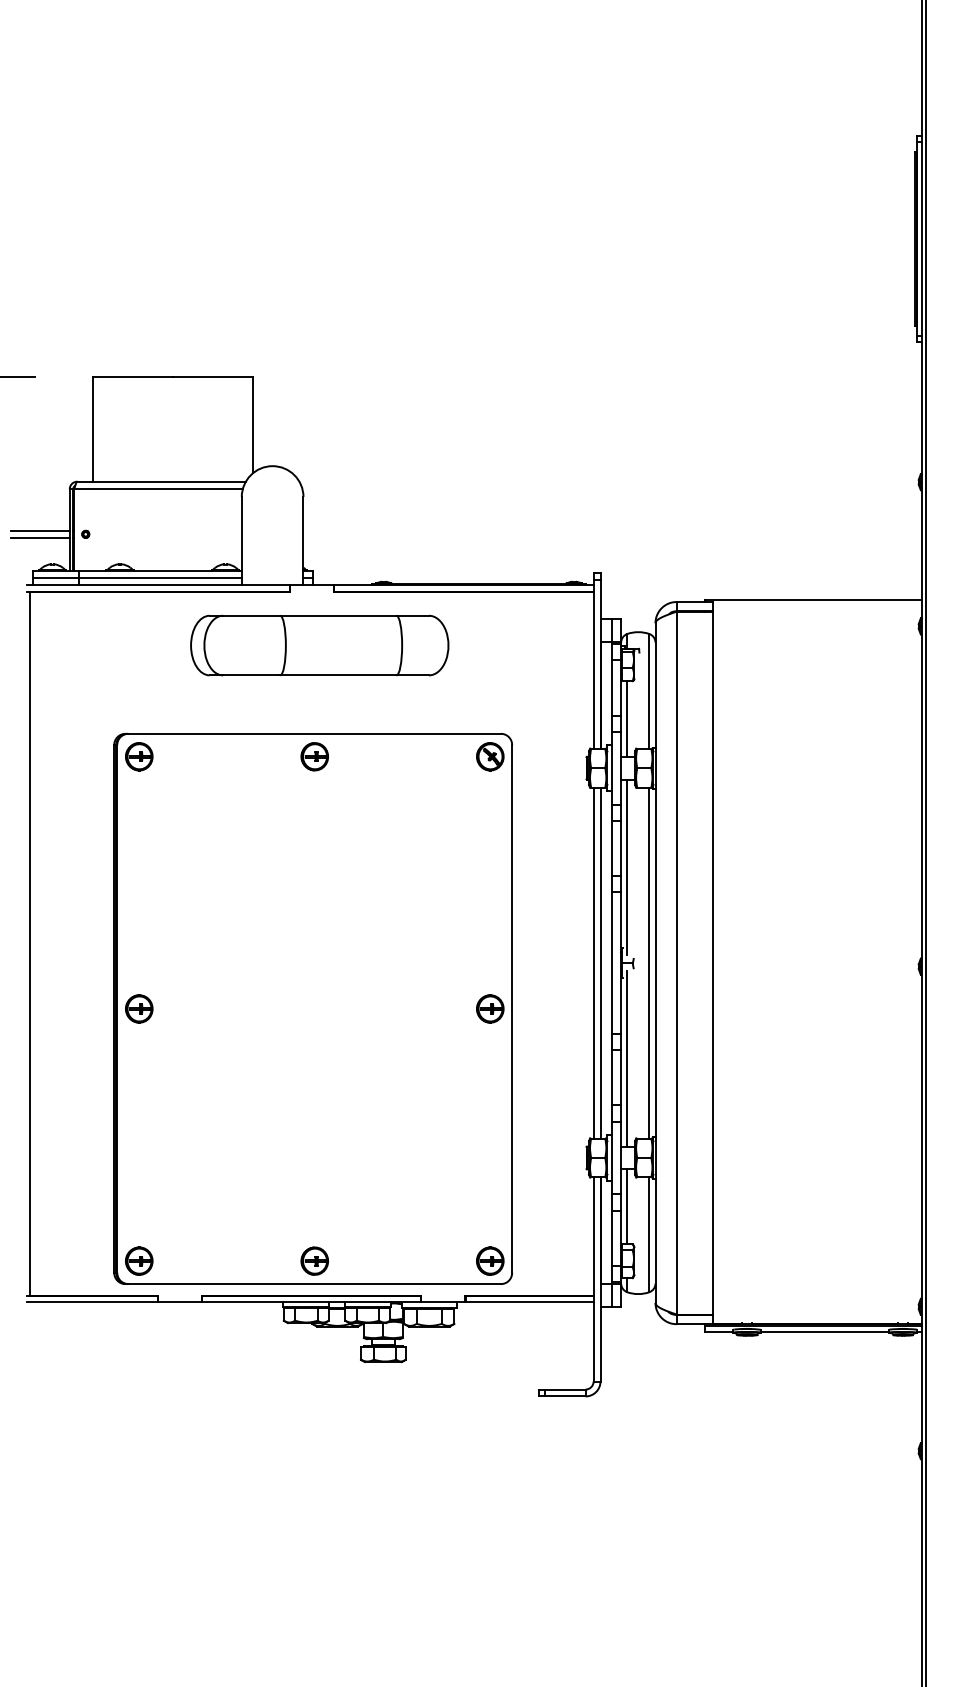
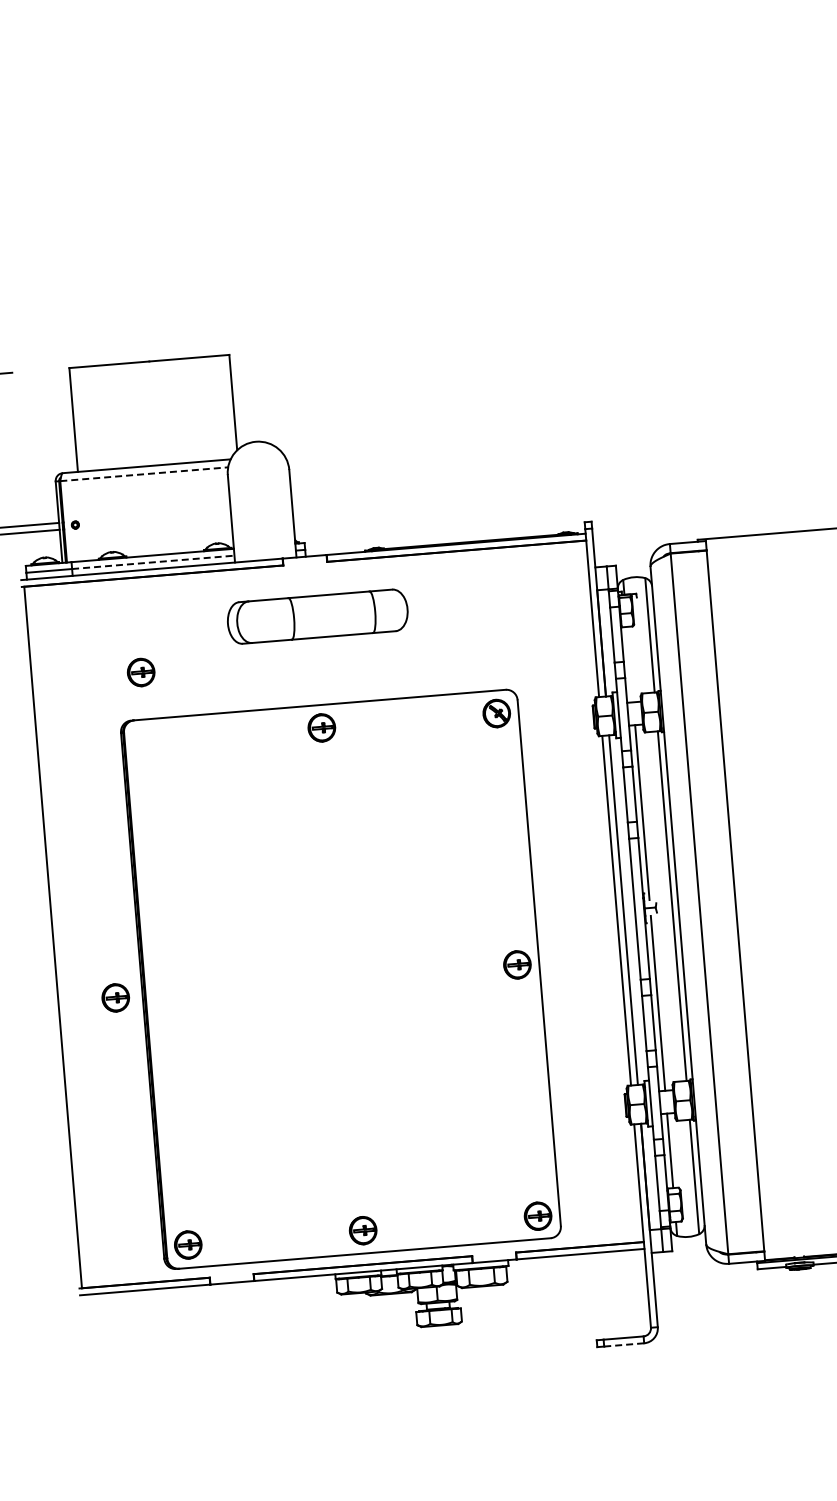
line: (159, 489) -> (145, 474), solid -> dashed
line: (160, 577) -> (153, 561), solid -> dashed
part: (319, 645) -> (317, 616), size x0.7
line: (627, 718) -> (630, 664), removed
part: (139, 756) -> (141, 672), moved
part: (139, 1008) -> (115, 997), moved
line: (566, 1396) -> (625, 1344), solid -> dashed

